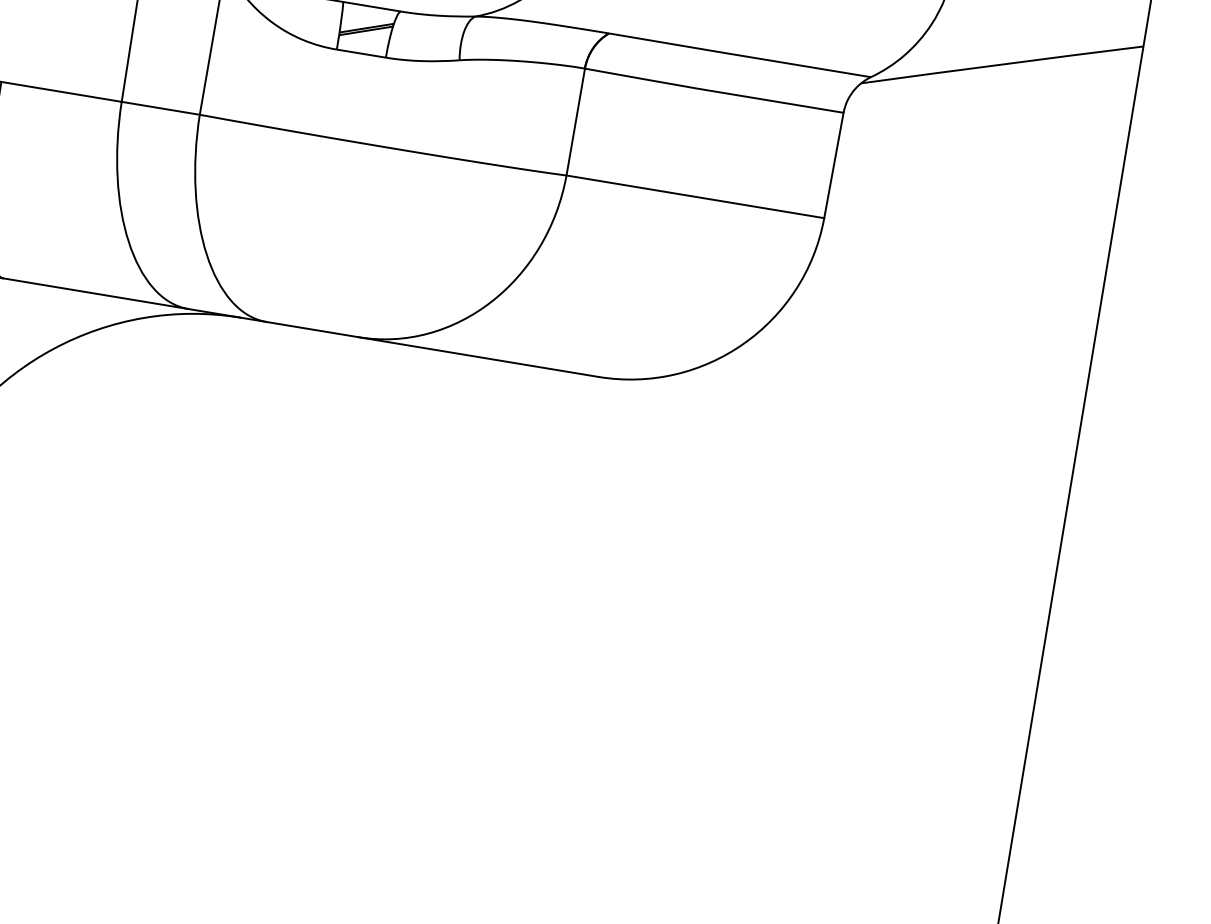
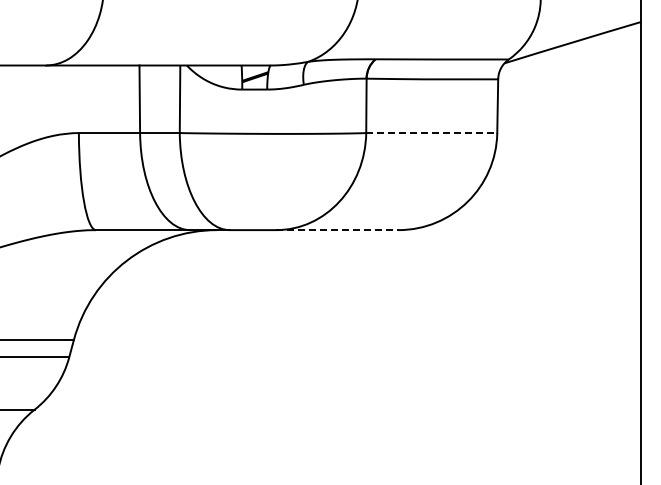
line: (694, 197) -> (431, 133), solid -> dashed
line: (478, 357) -> (337, 230), solid -> dashed

